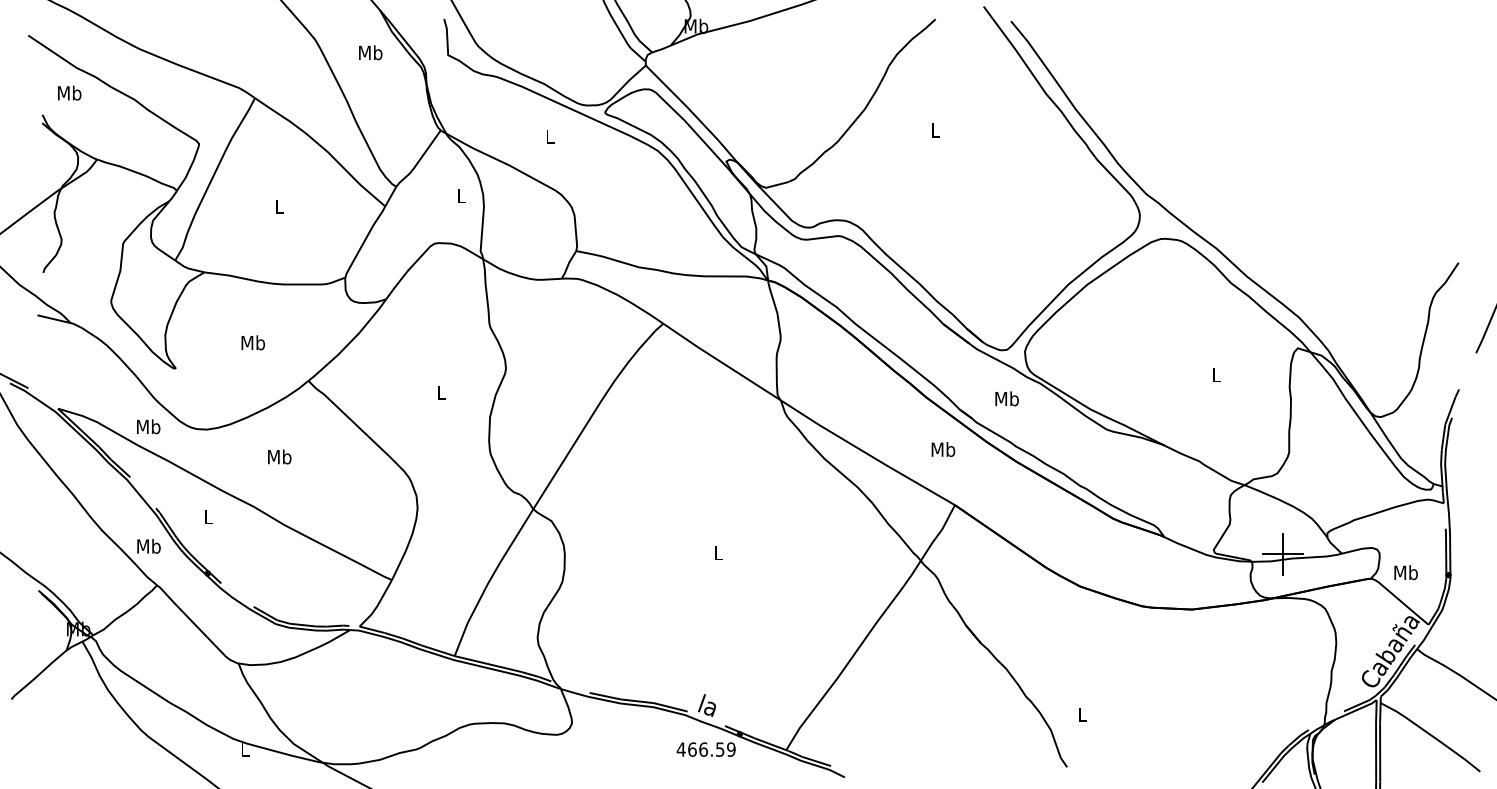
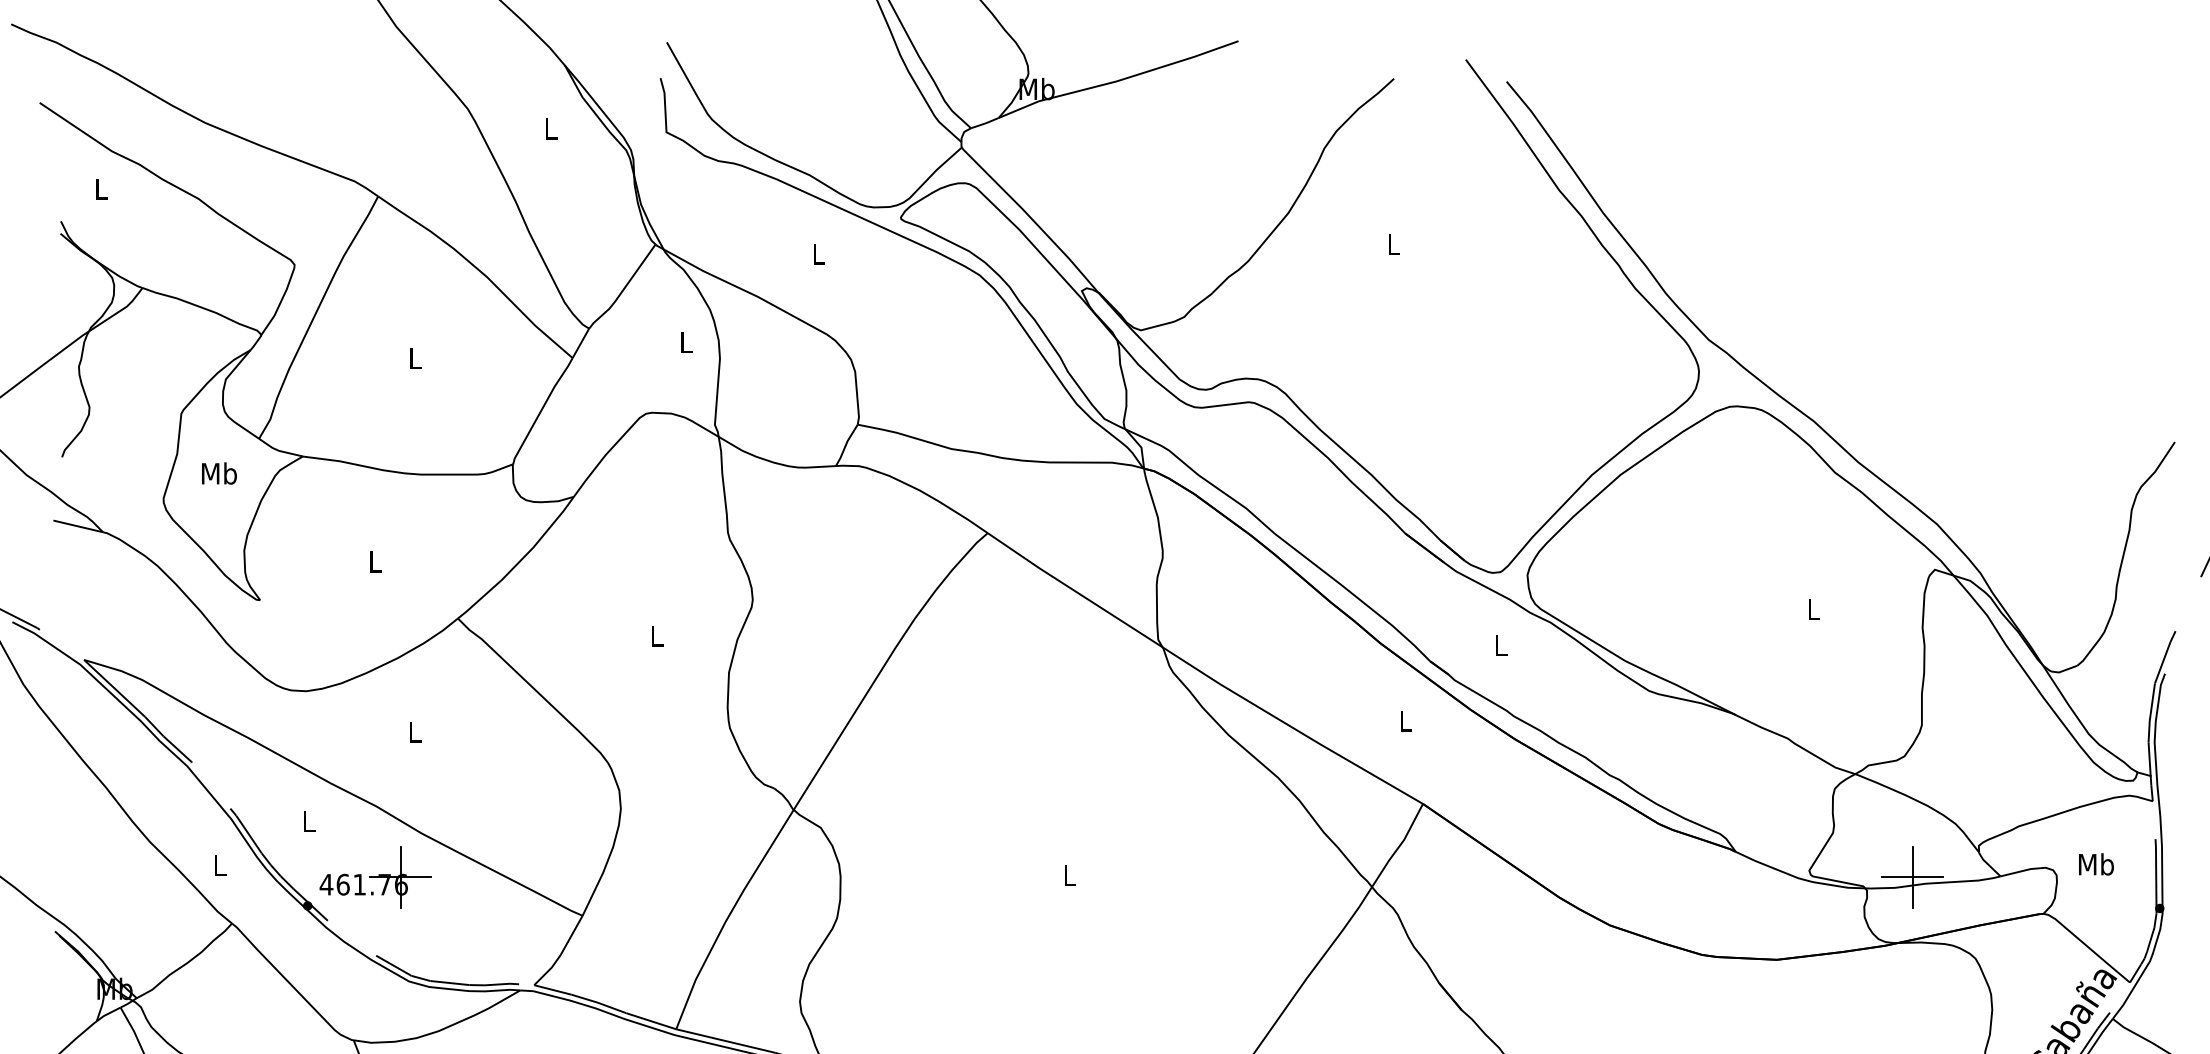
text: (370, 52) -> (550, 128), Mb -> L
text: (69, 92) -> (101, 187), Mb -> L
text: (252, 342) -> (374, 561), Mb -> L
text: (1006, 398) -> (1499, 644), Mb -> L
text: (148, 426) -> (219, 473), moved
text: (943, 449) -> (1405, 720), Mb -> L
text: (279, 456) -> (414, 731), Mb -> L
text: (148, 545) -> (219, 864), Mb -> L
part: (252, 554) -> (374, 877), added
text: (1405, 572) -> (2095, 864), moved

